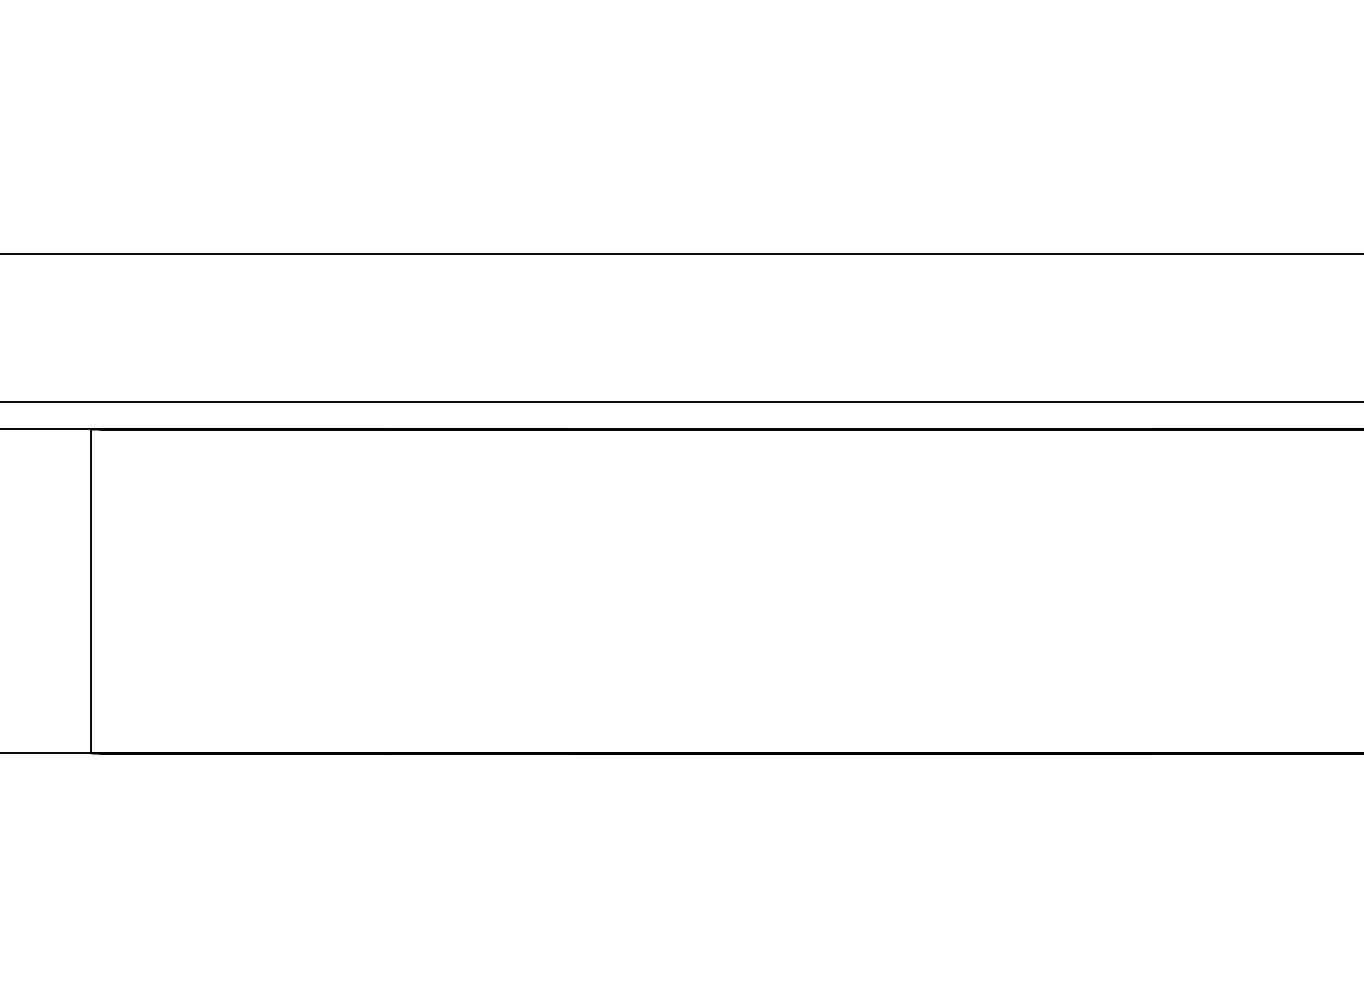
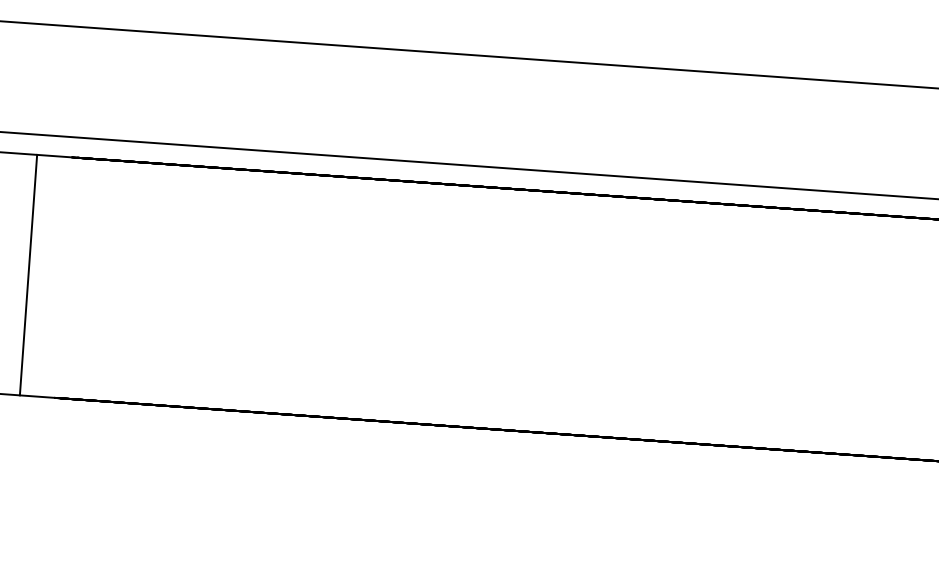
line: (91, 591) -> (28, 275), moved

